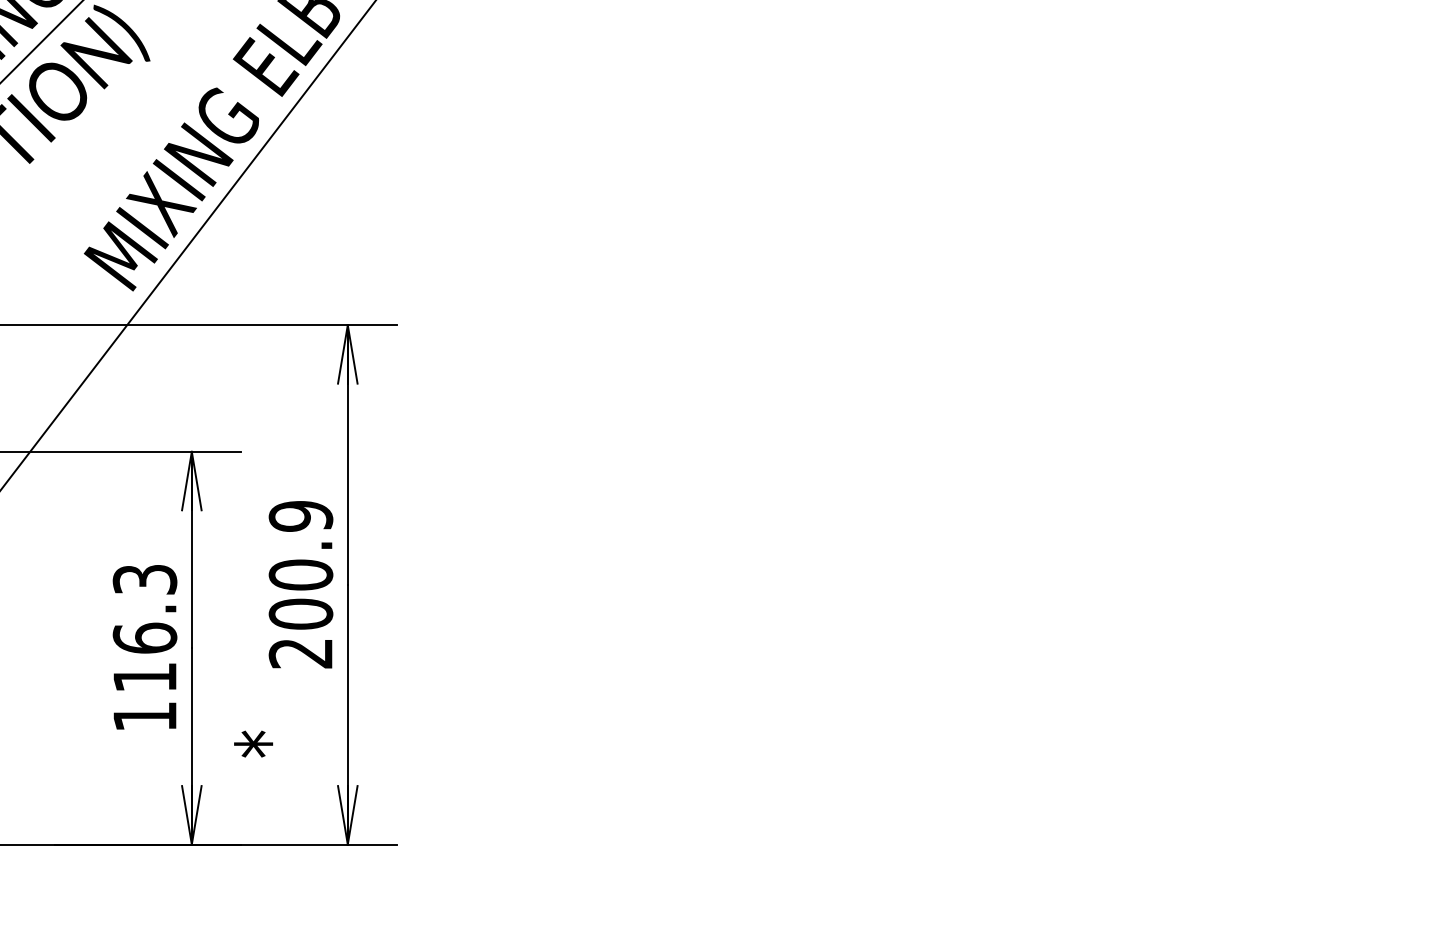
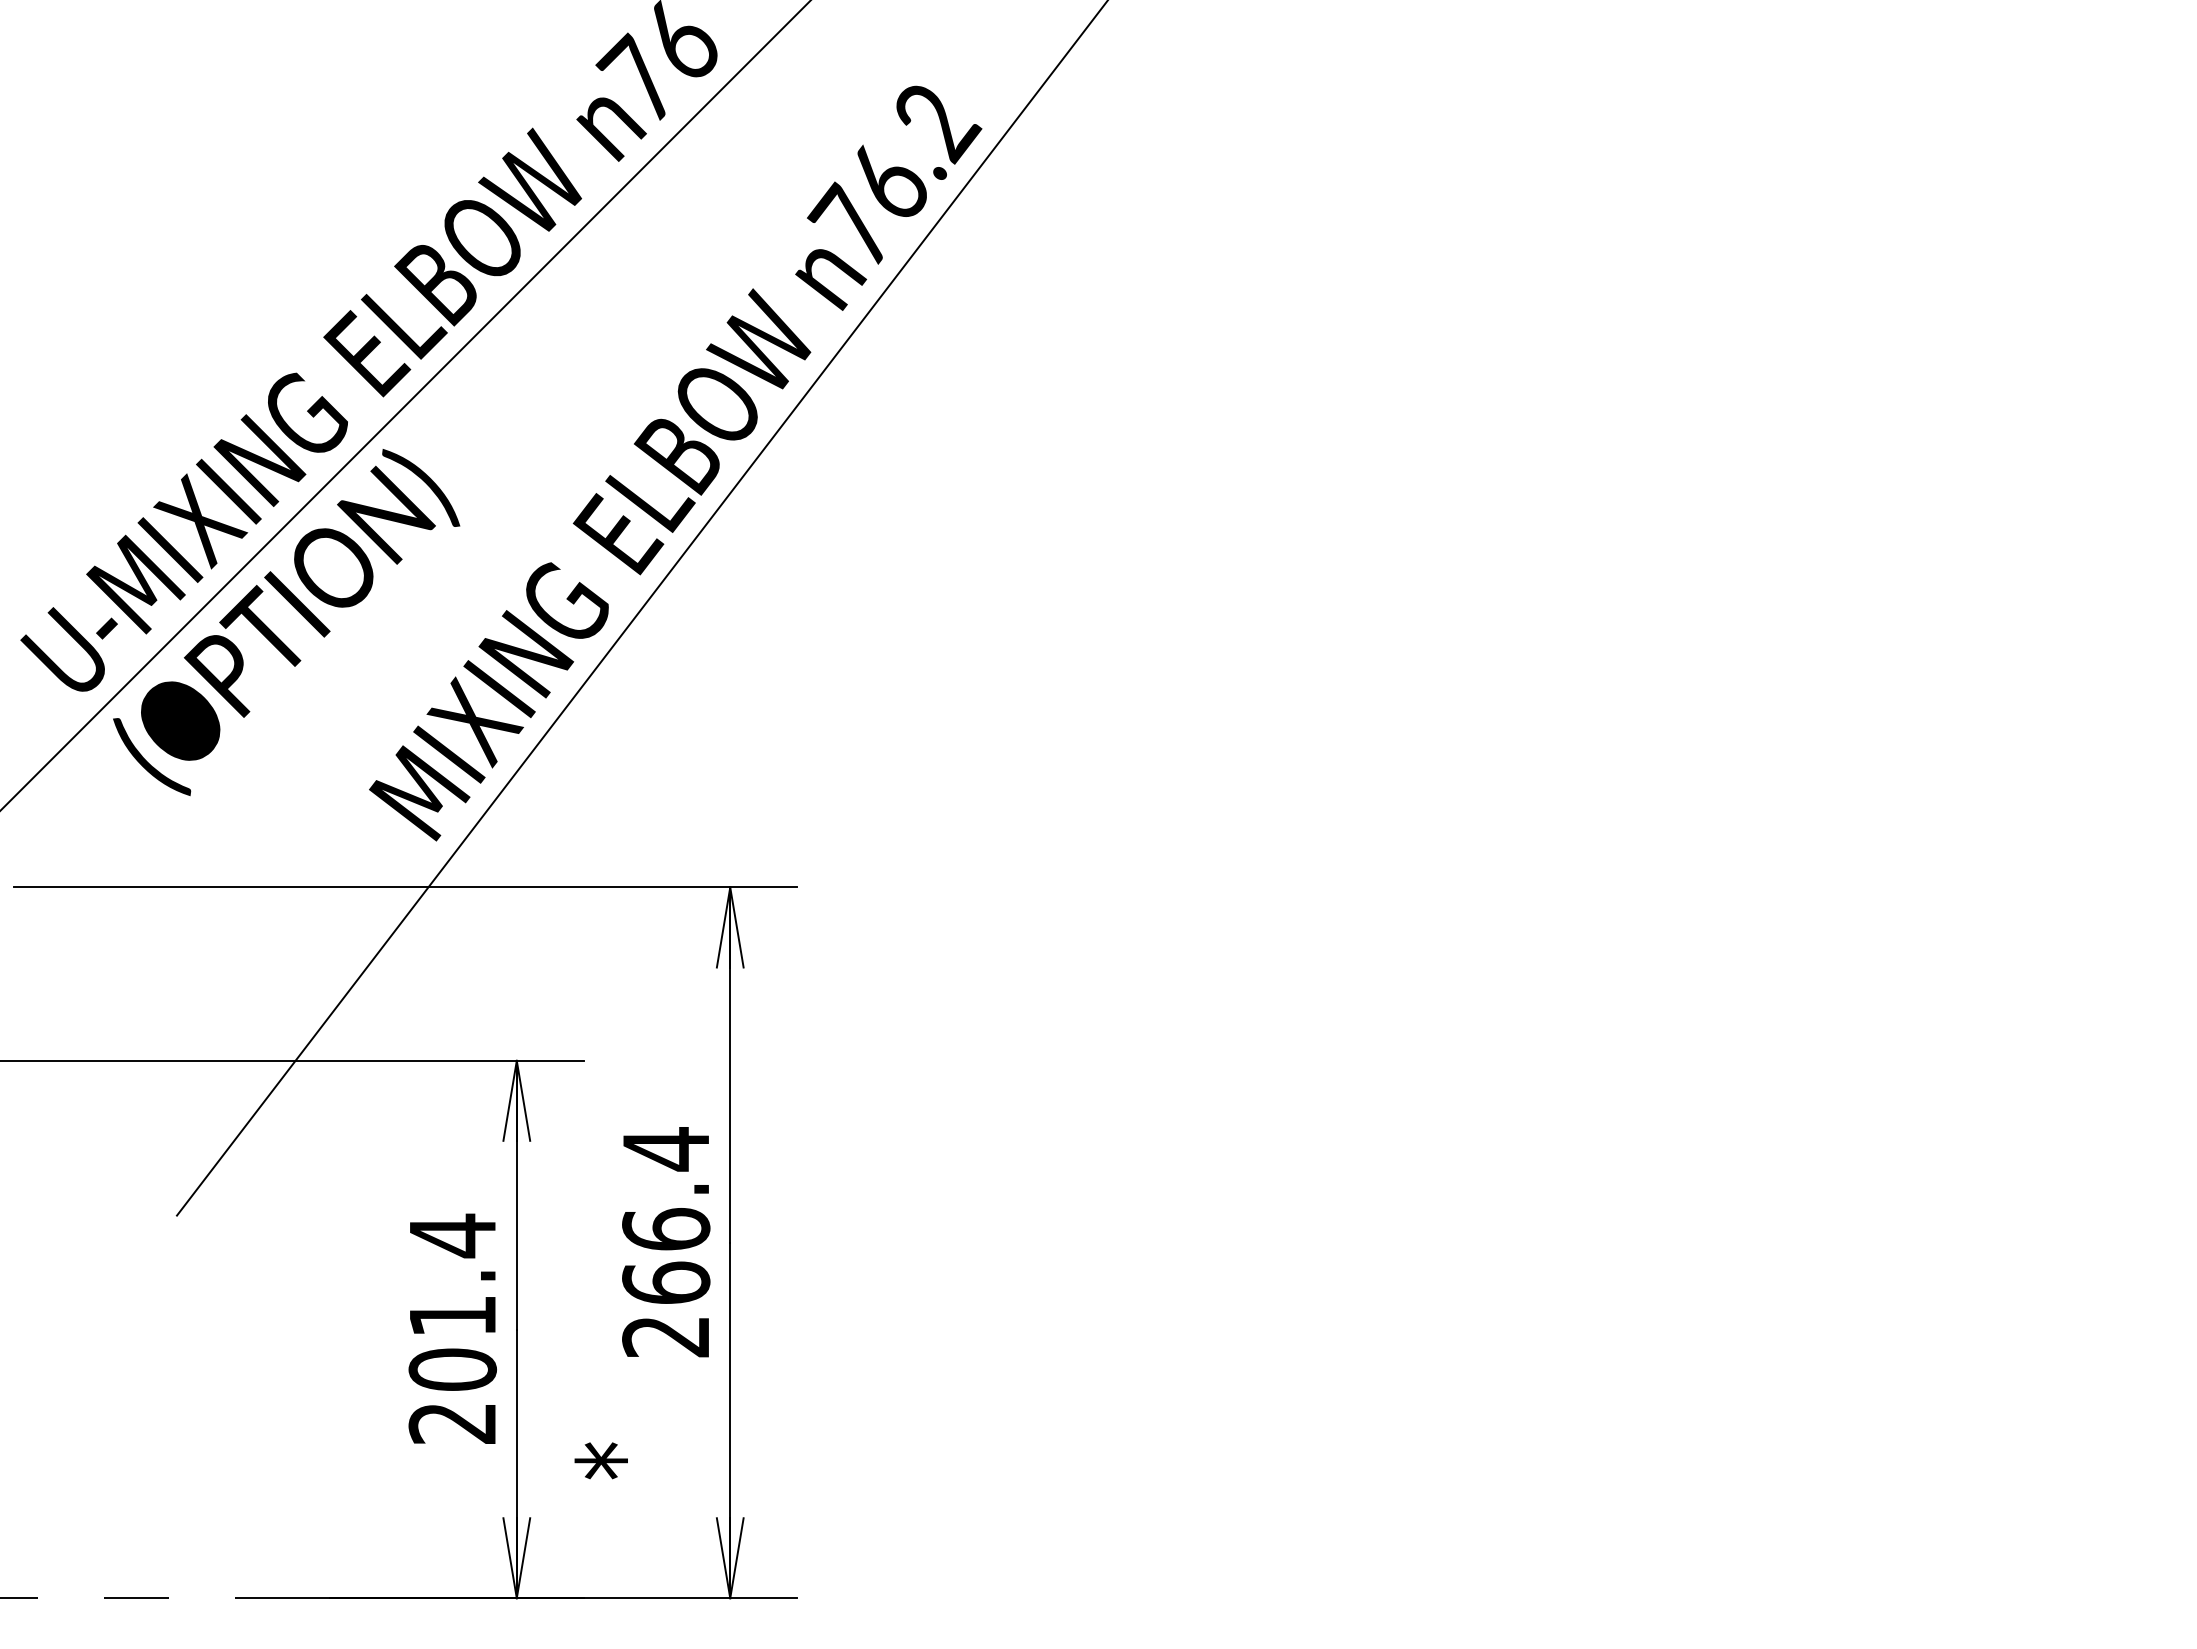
text: (301, 564) -> (666, 1215), 200.9 -> 266.4
text: (144, 647) -> (452, 1328), 116.3 -> 201.4

